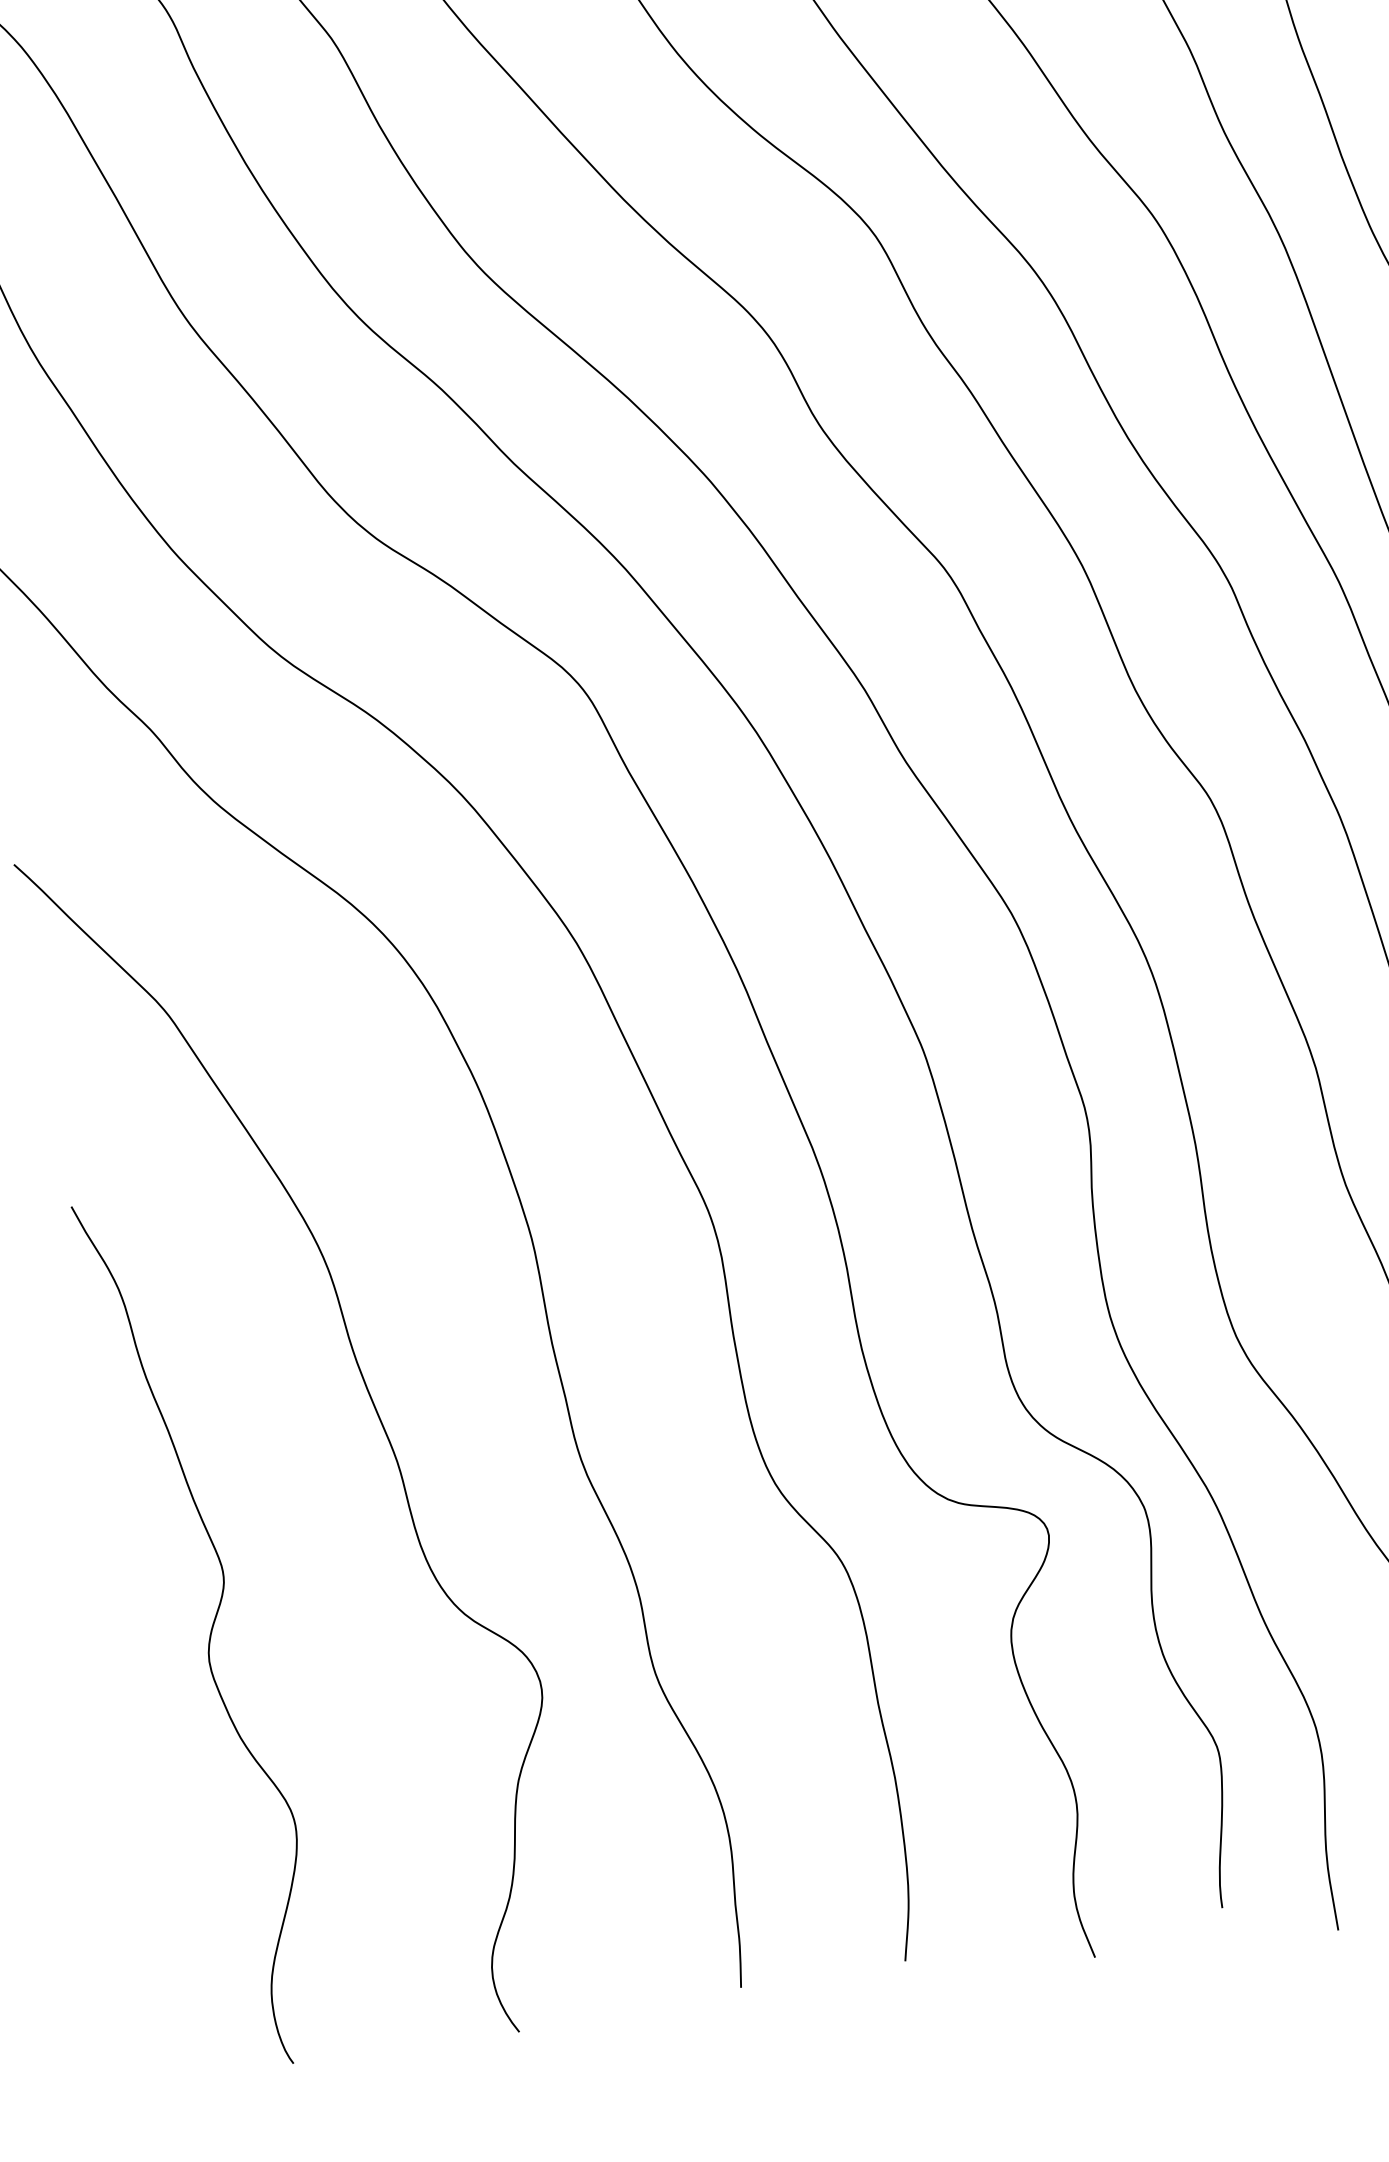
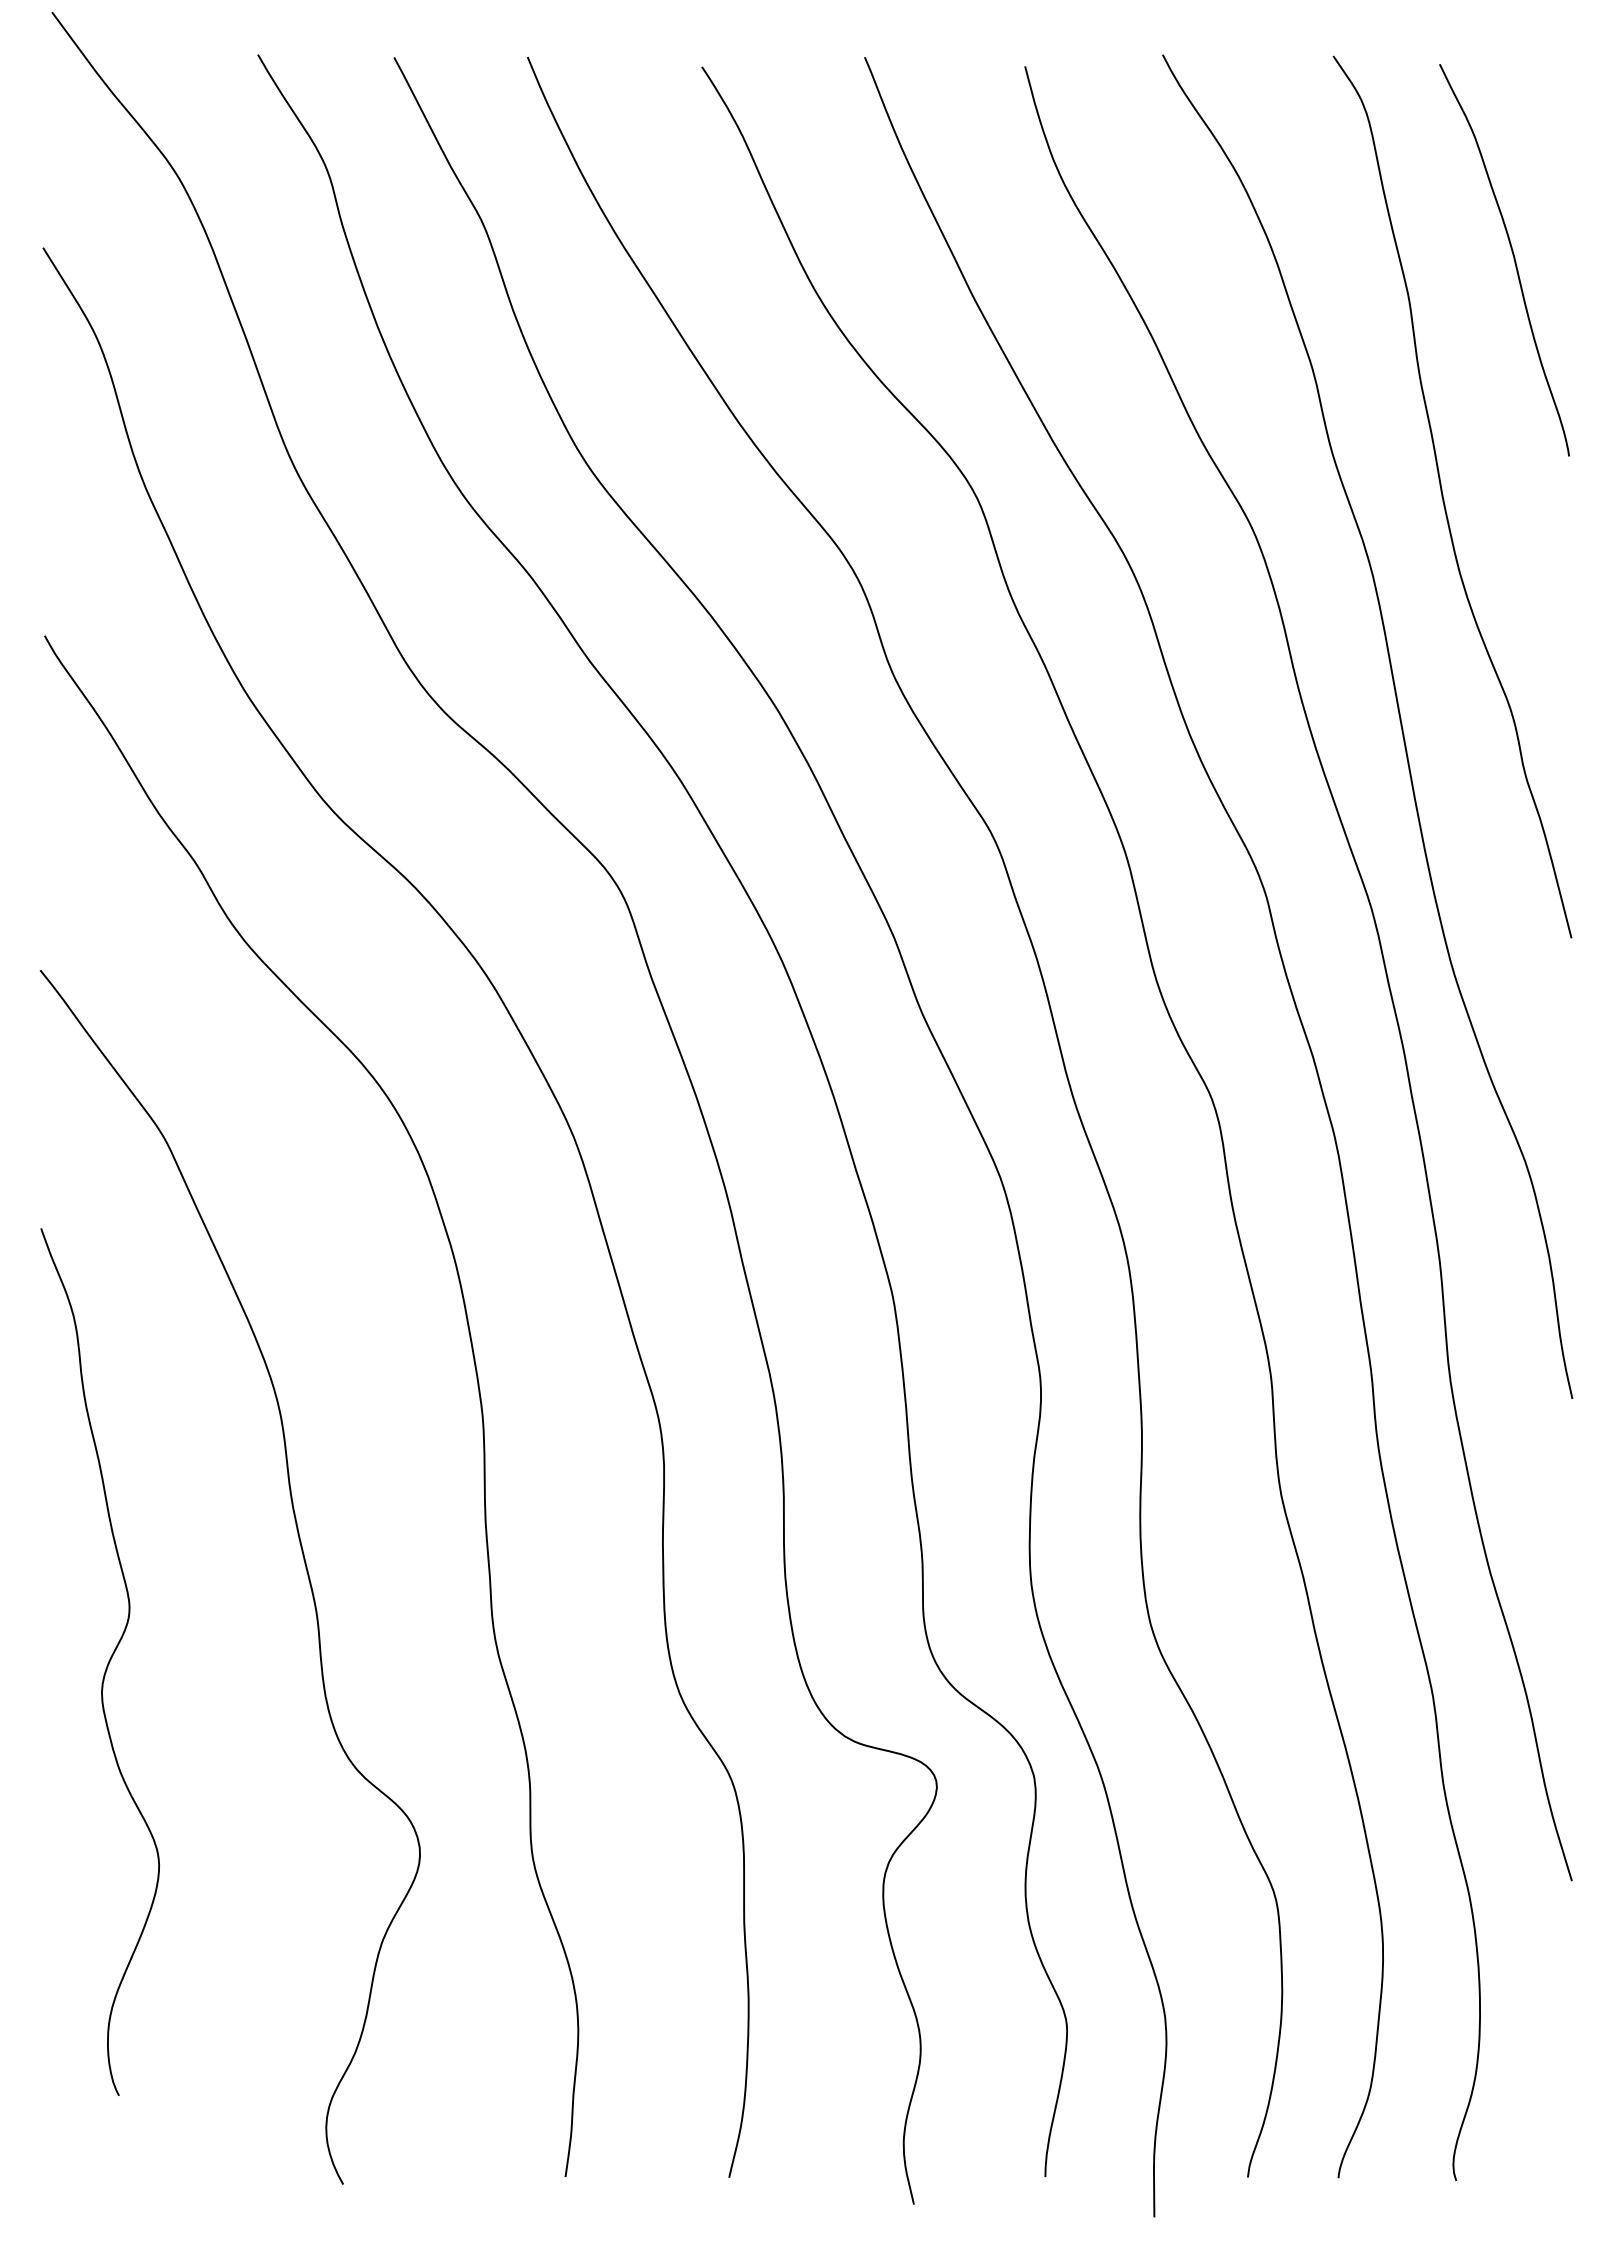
curve: (209, 1634) -> (106, 1665), moved

